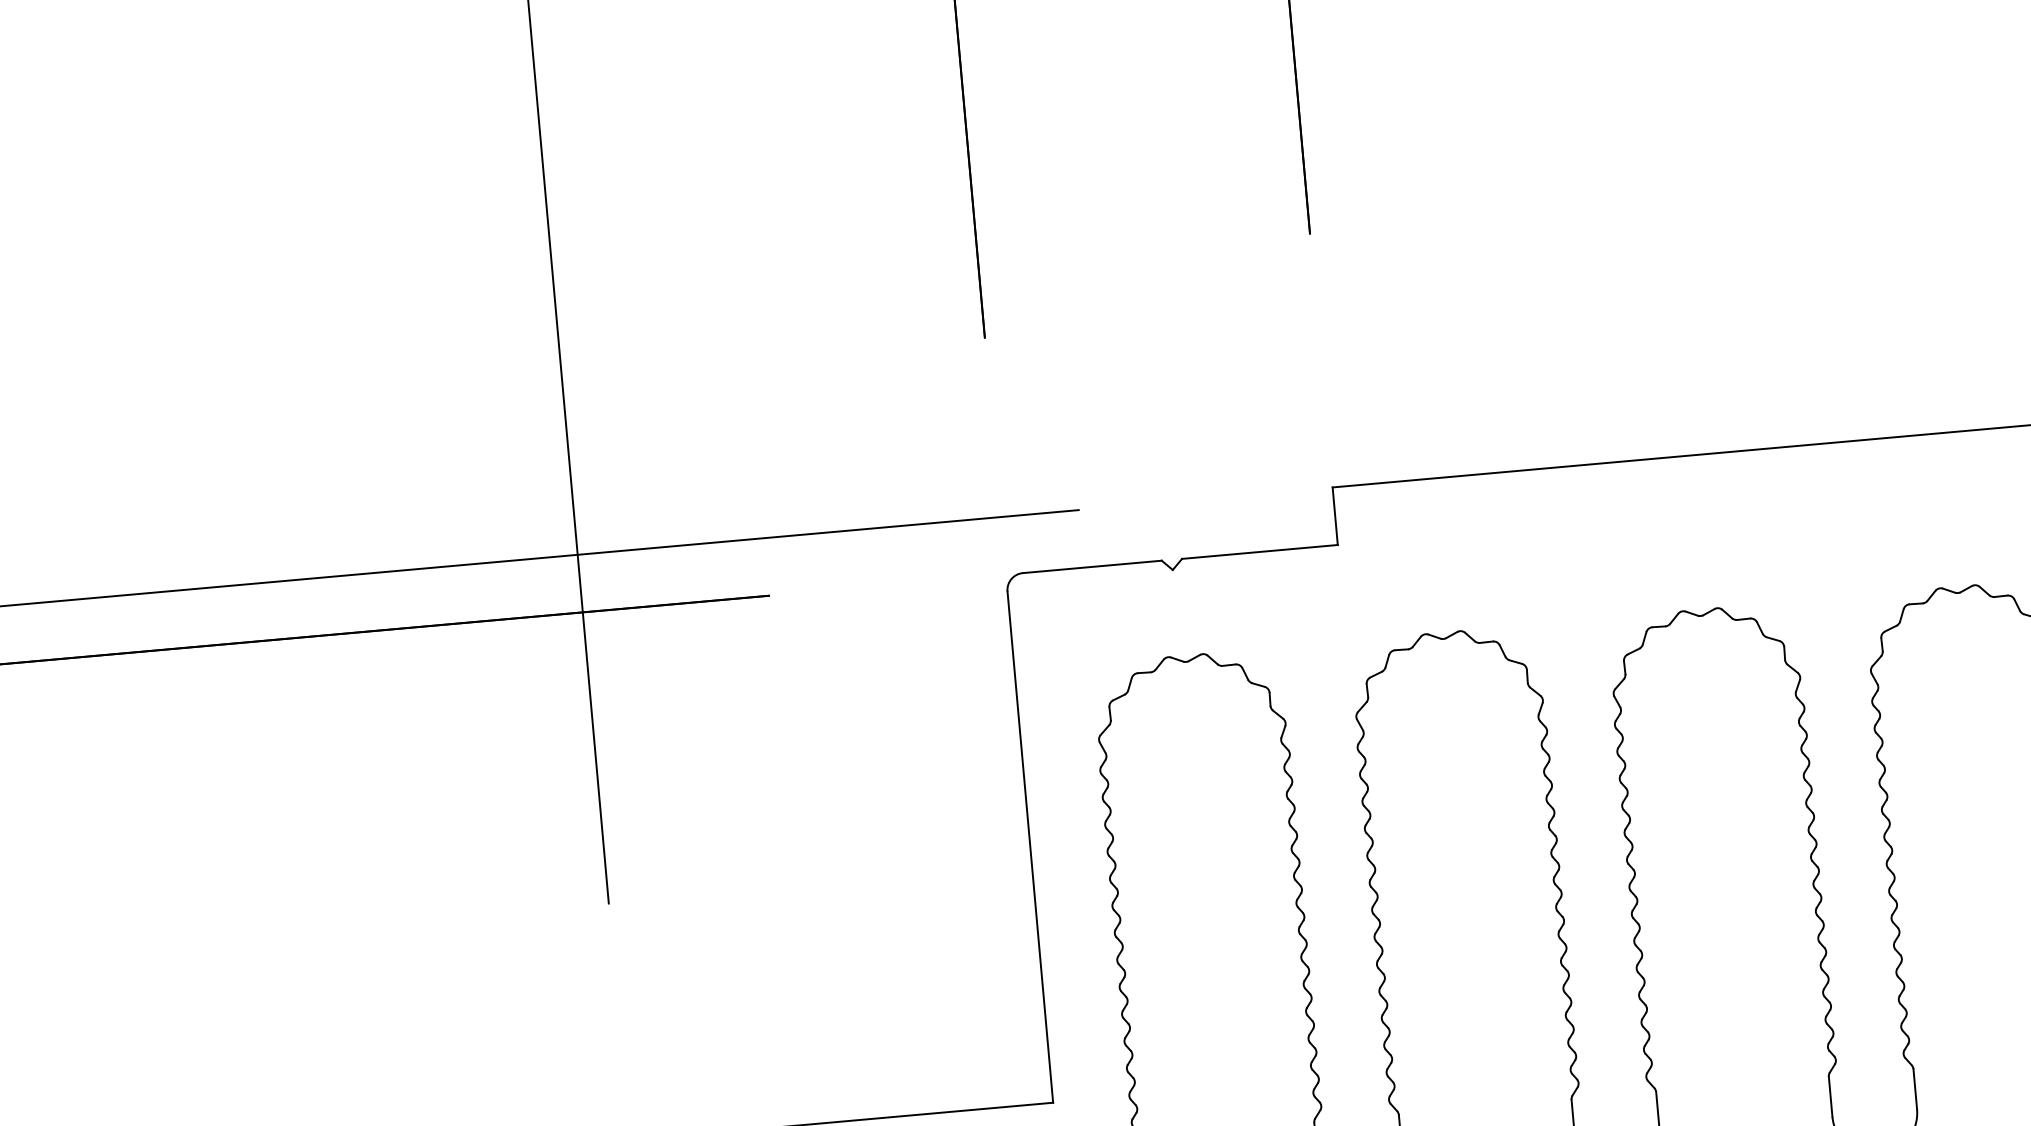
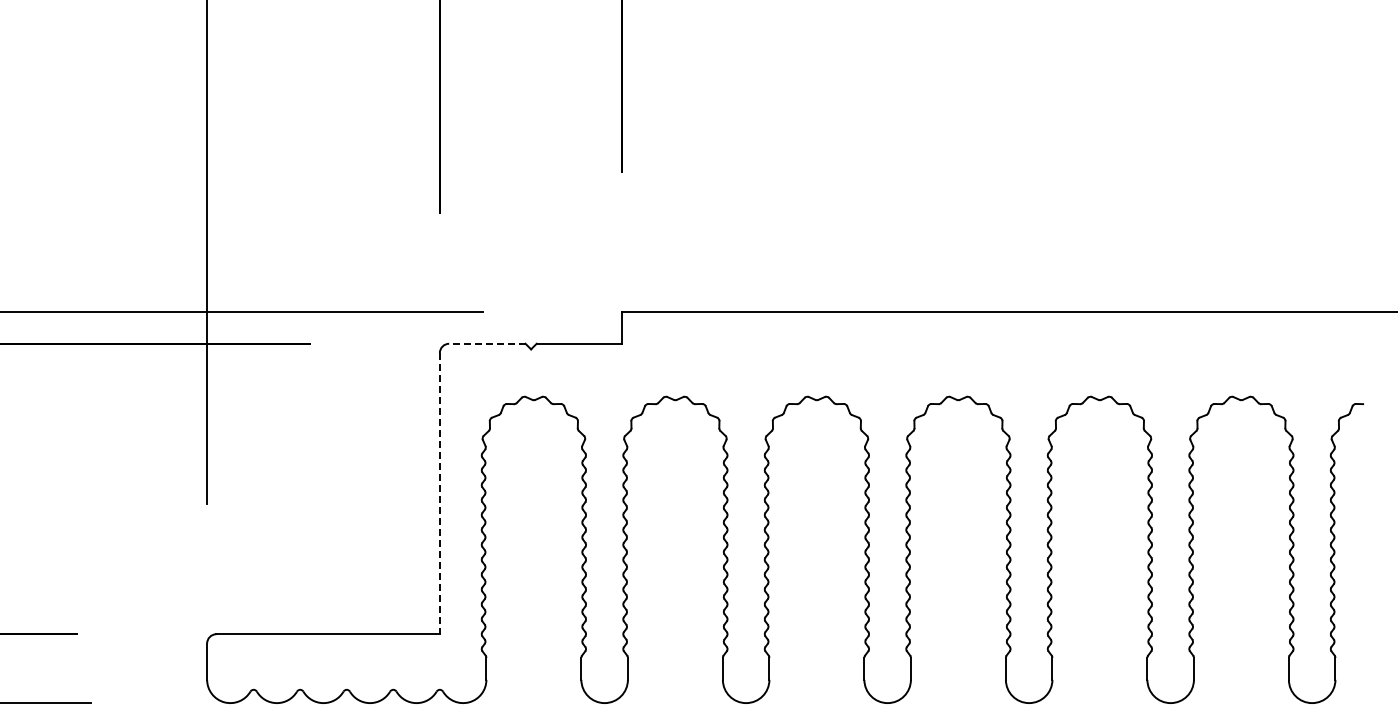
line: (1090, 566) -> (486, 343), solid -> dashed
line: (1029, 846) -> (439, 493), solid -> dashed

